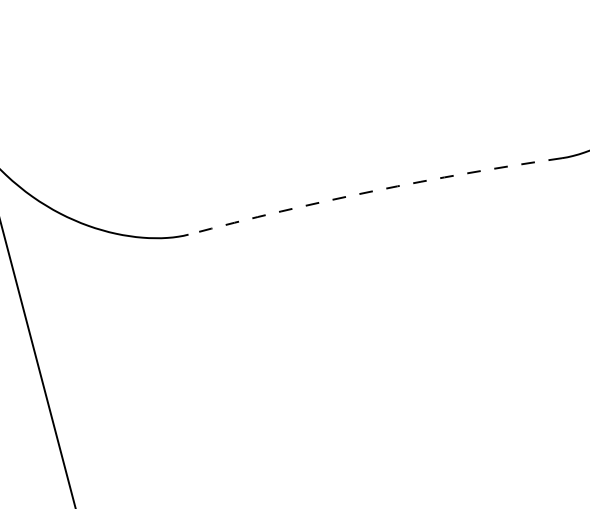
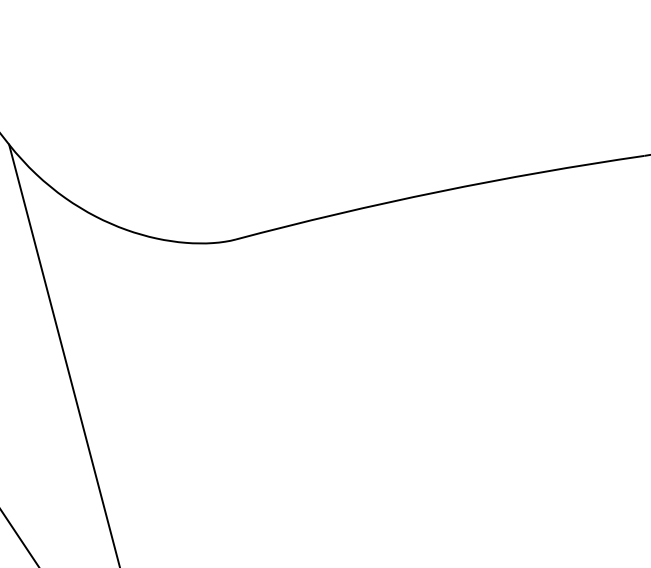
arc: (374, 190) -> (439, 191), dashed -> solid

